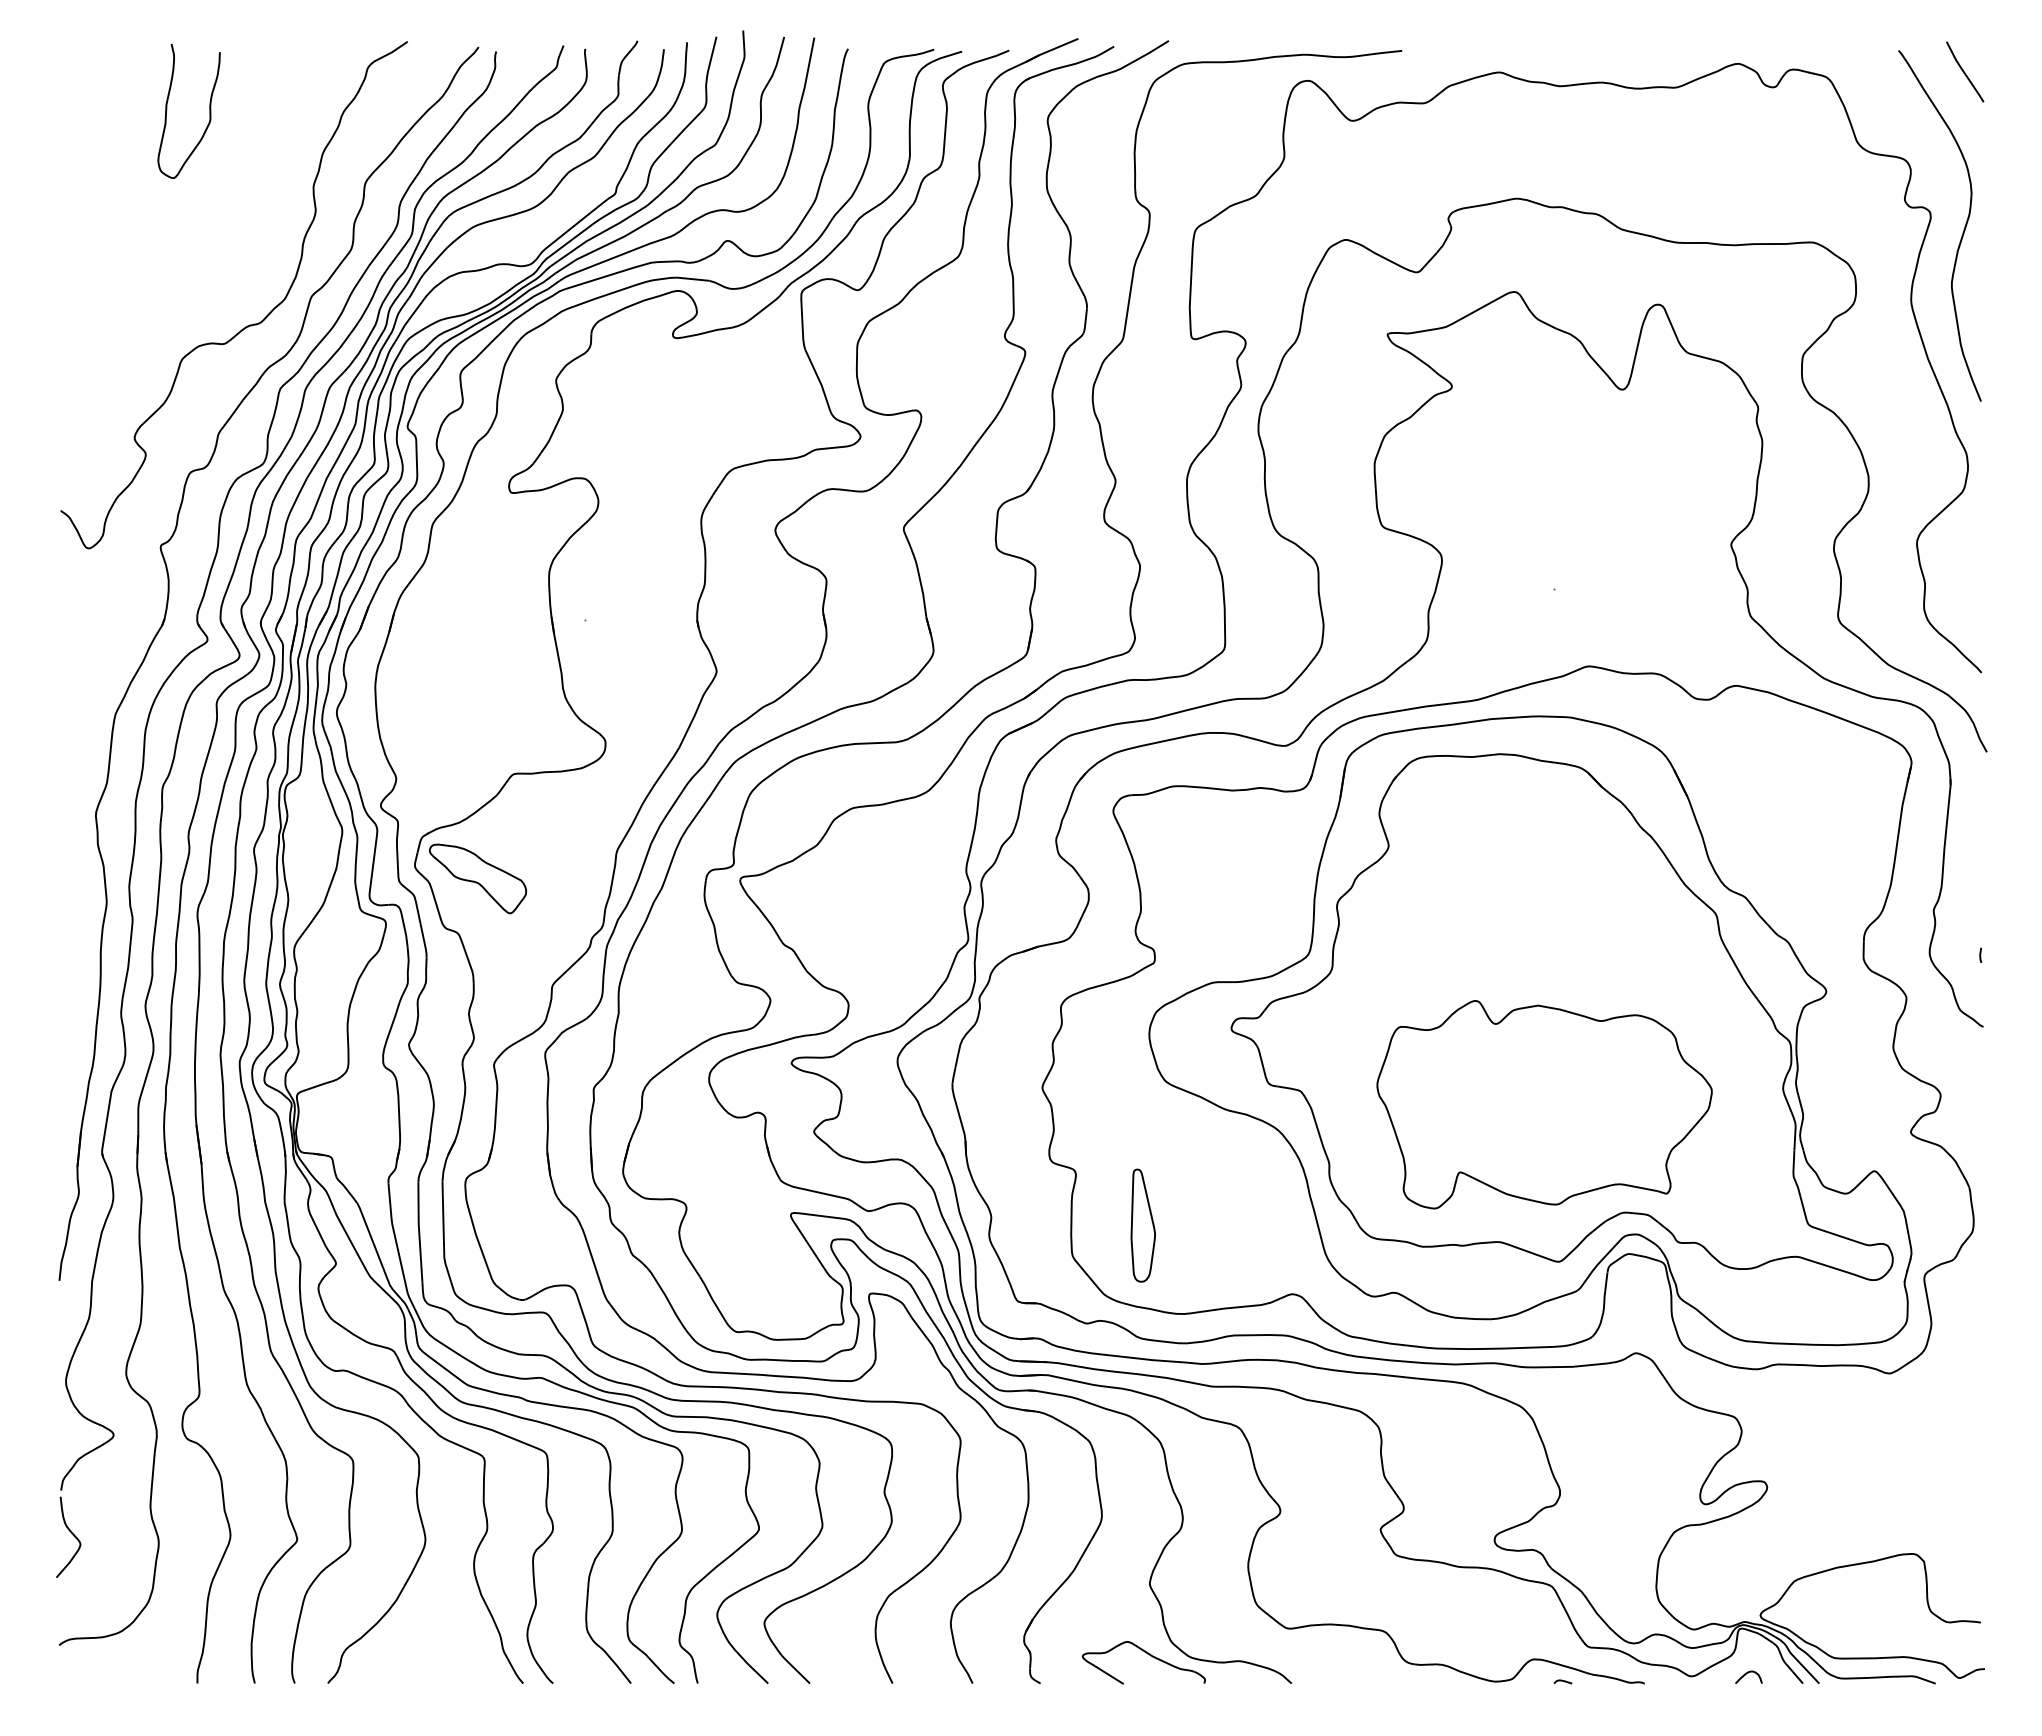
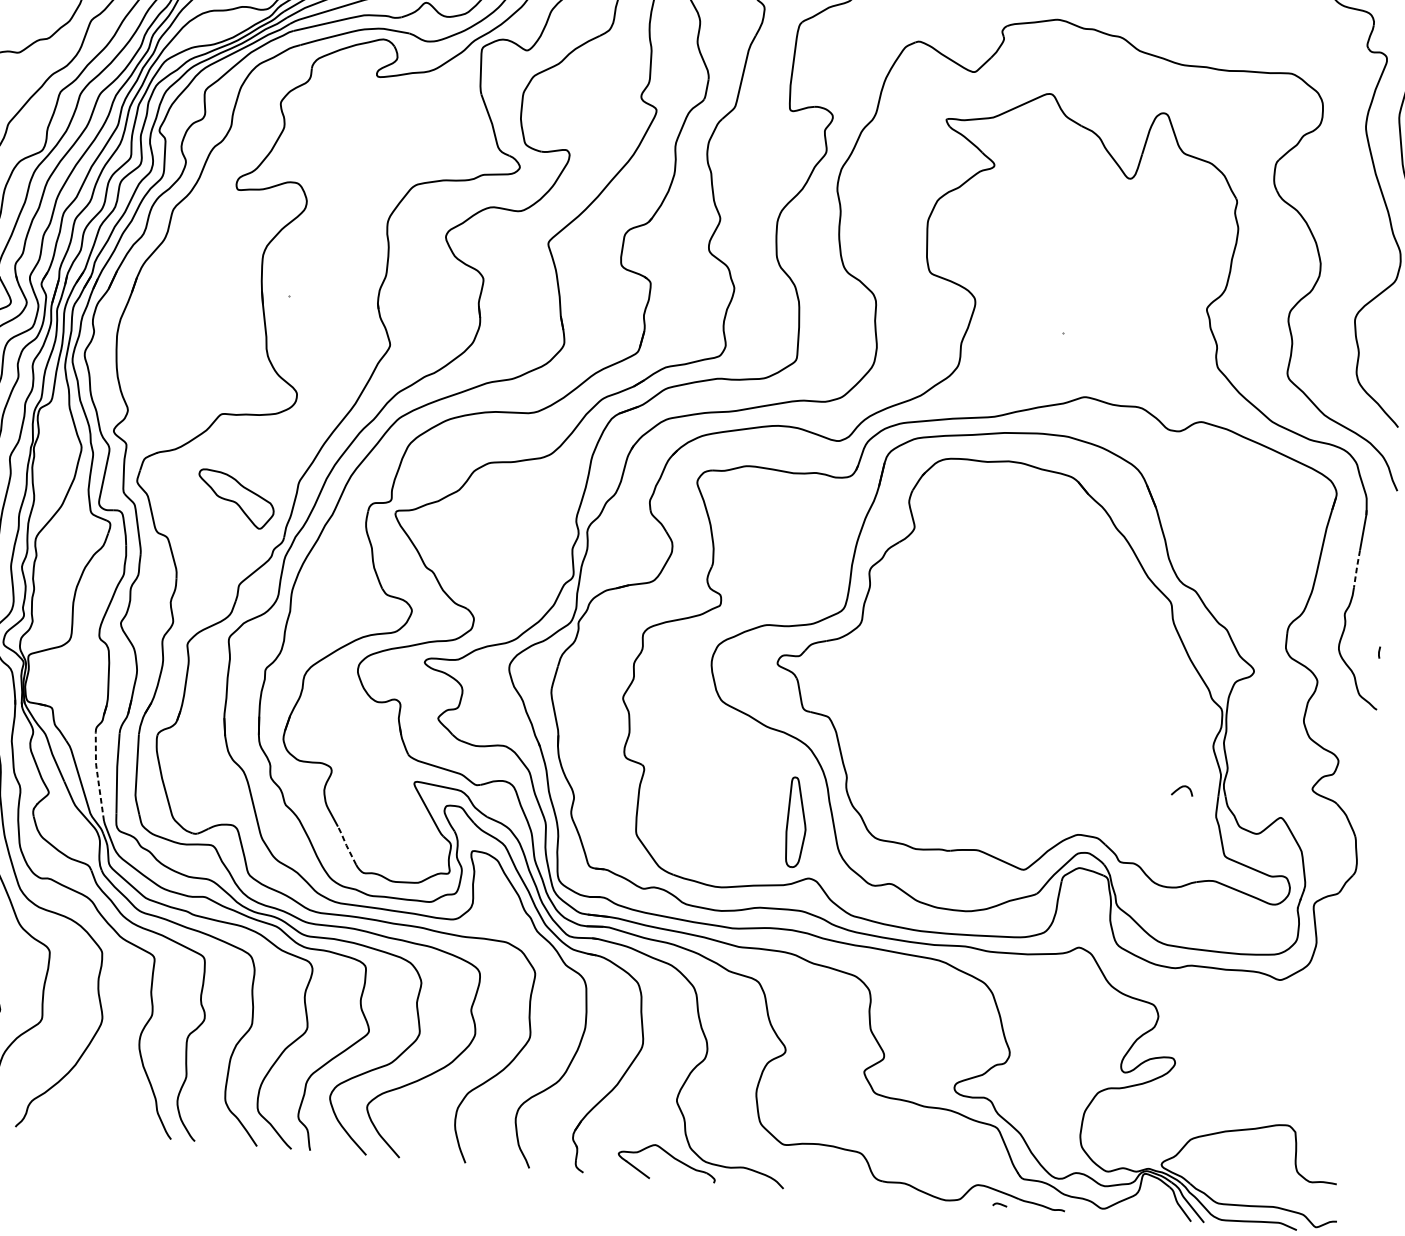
line: (1944, 853) -> (1357, 569), solid -> dashed
part: (477, 878) -> (235, 498), moved
part: (1544, 1104) -> (1022, 743), removed
part: (1142, 1225) -> (796, 822), moved
line: (395, 1236) -> (97, 775), solid -> dashed
line: (712, 1299) -> (346, 845), solid -> dashed
curve: (1746, 1674) -> (1180, 788), moved

